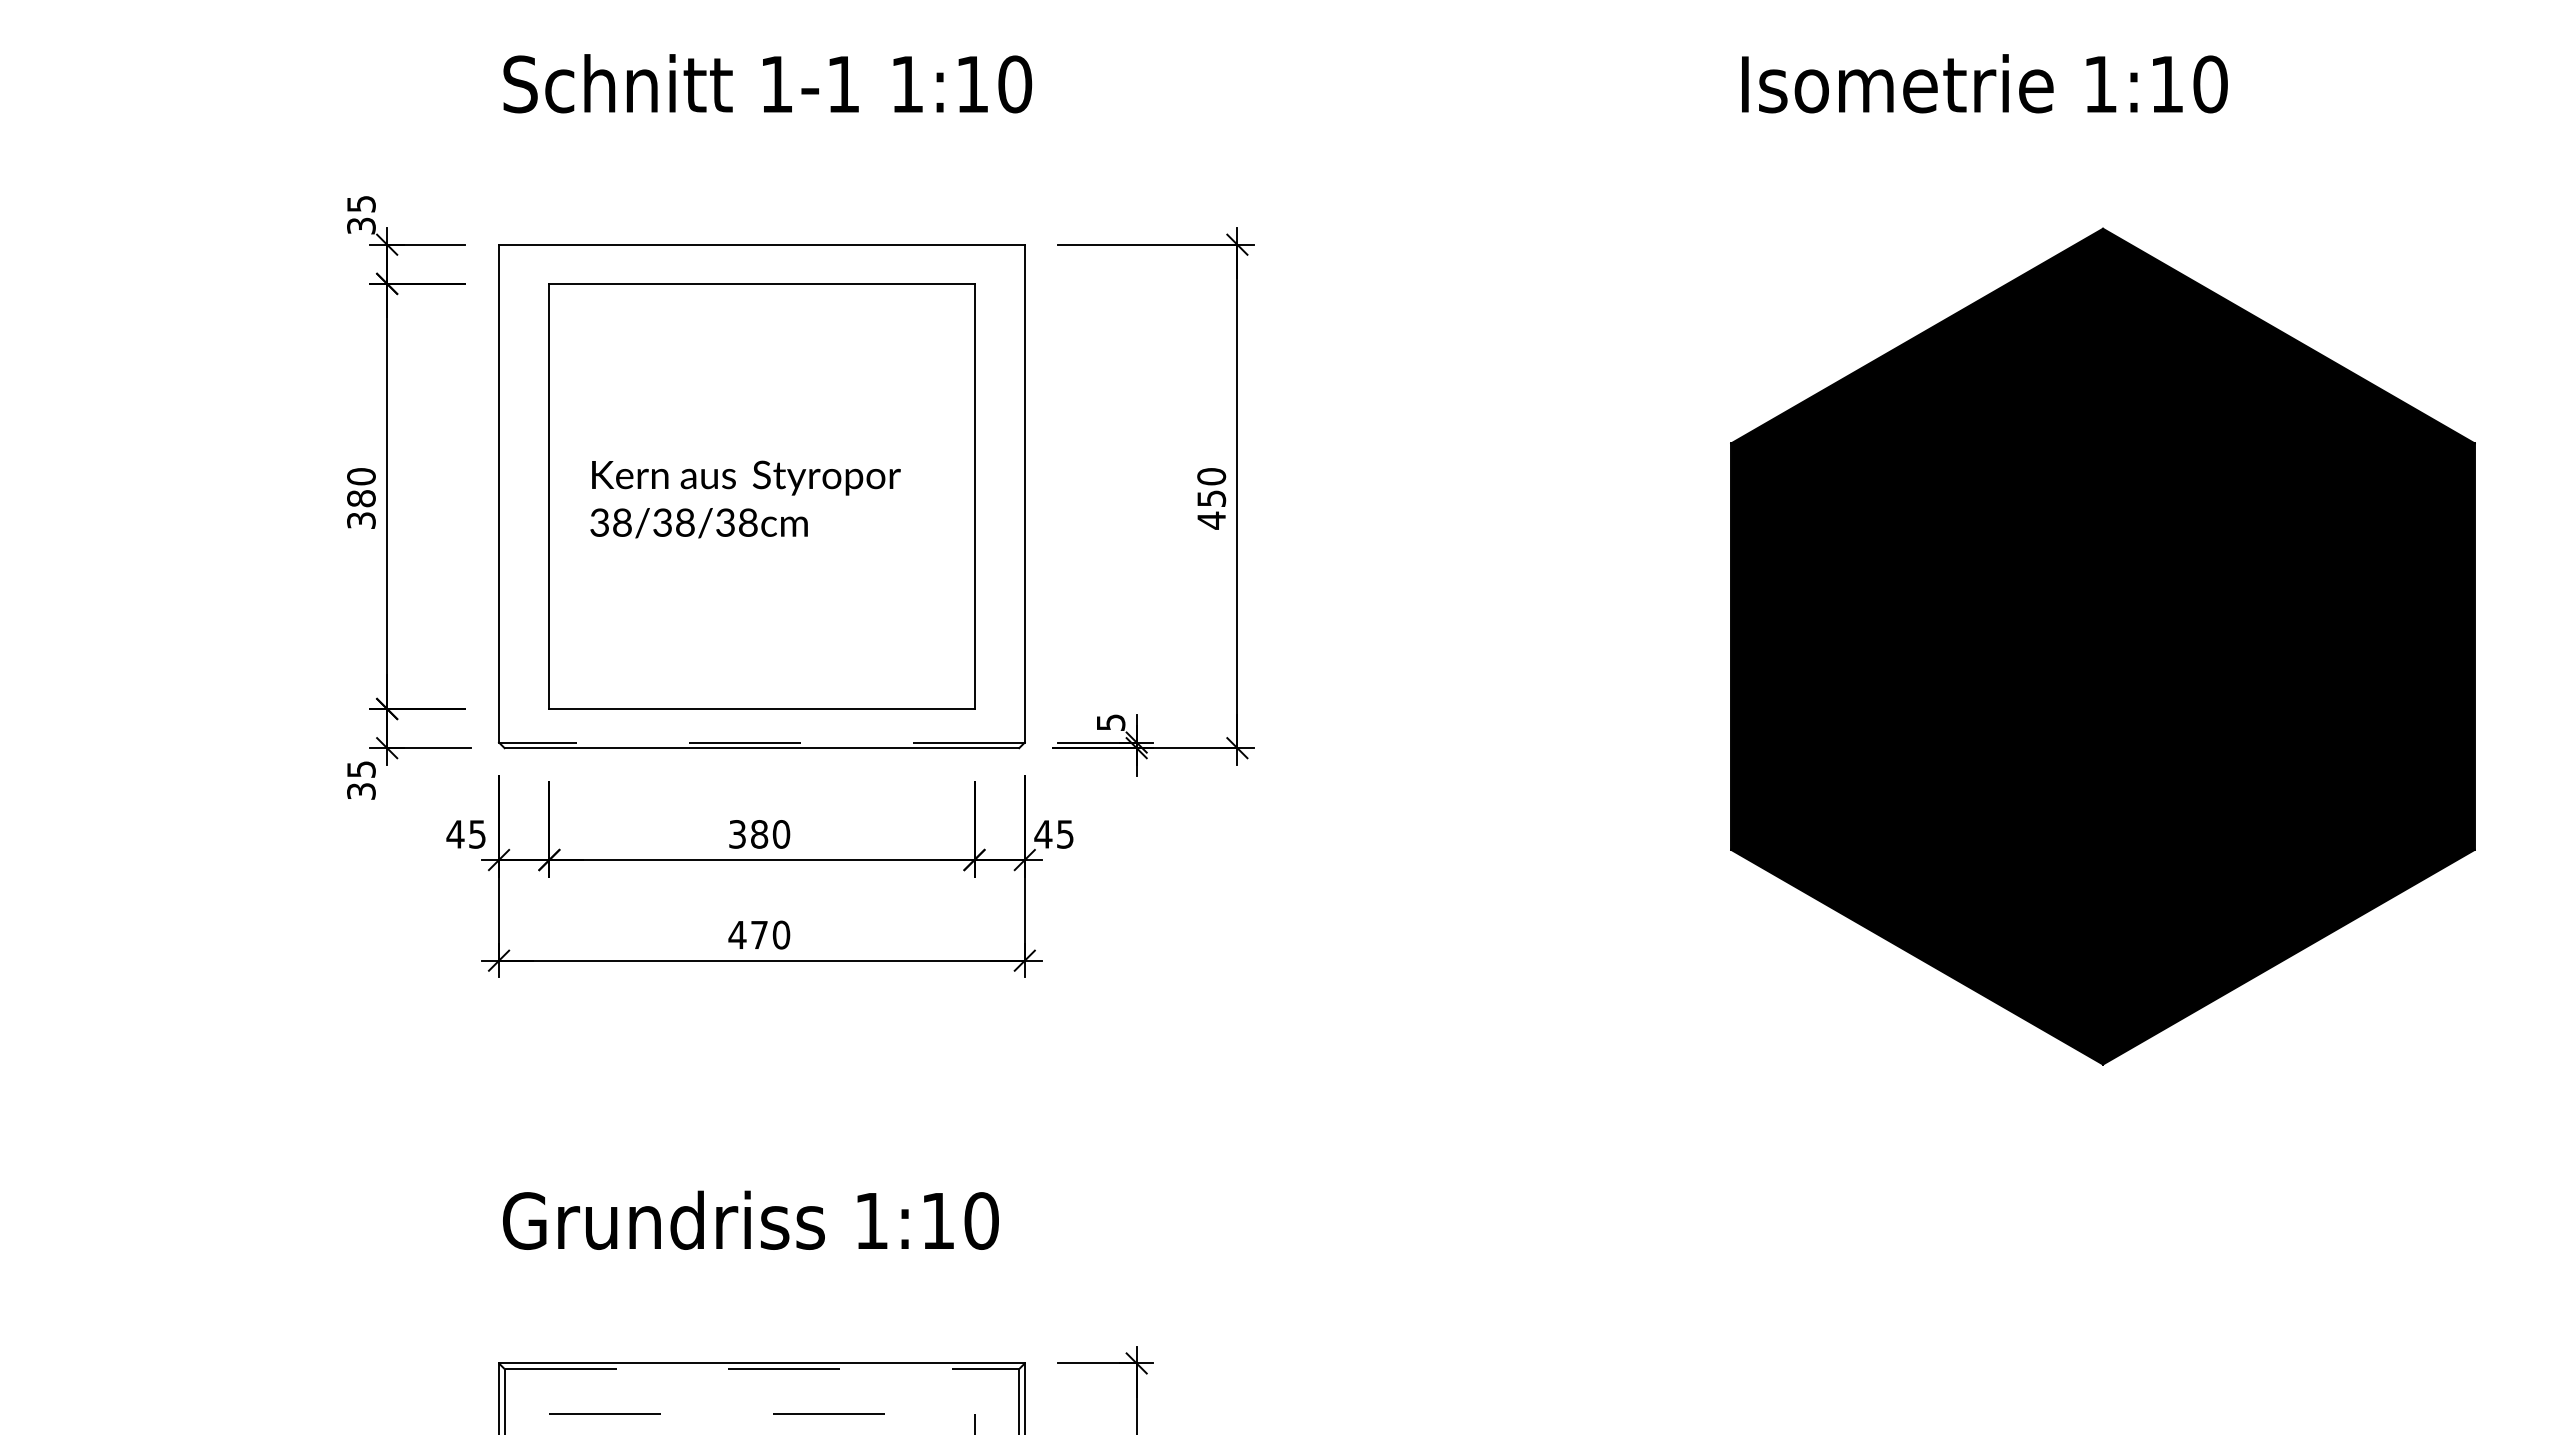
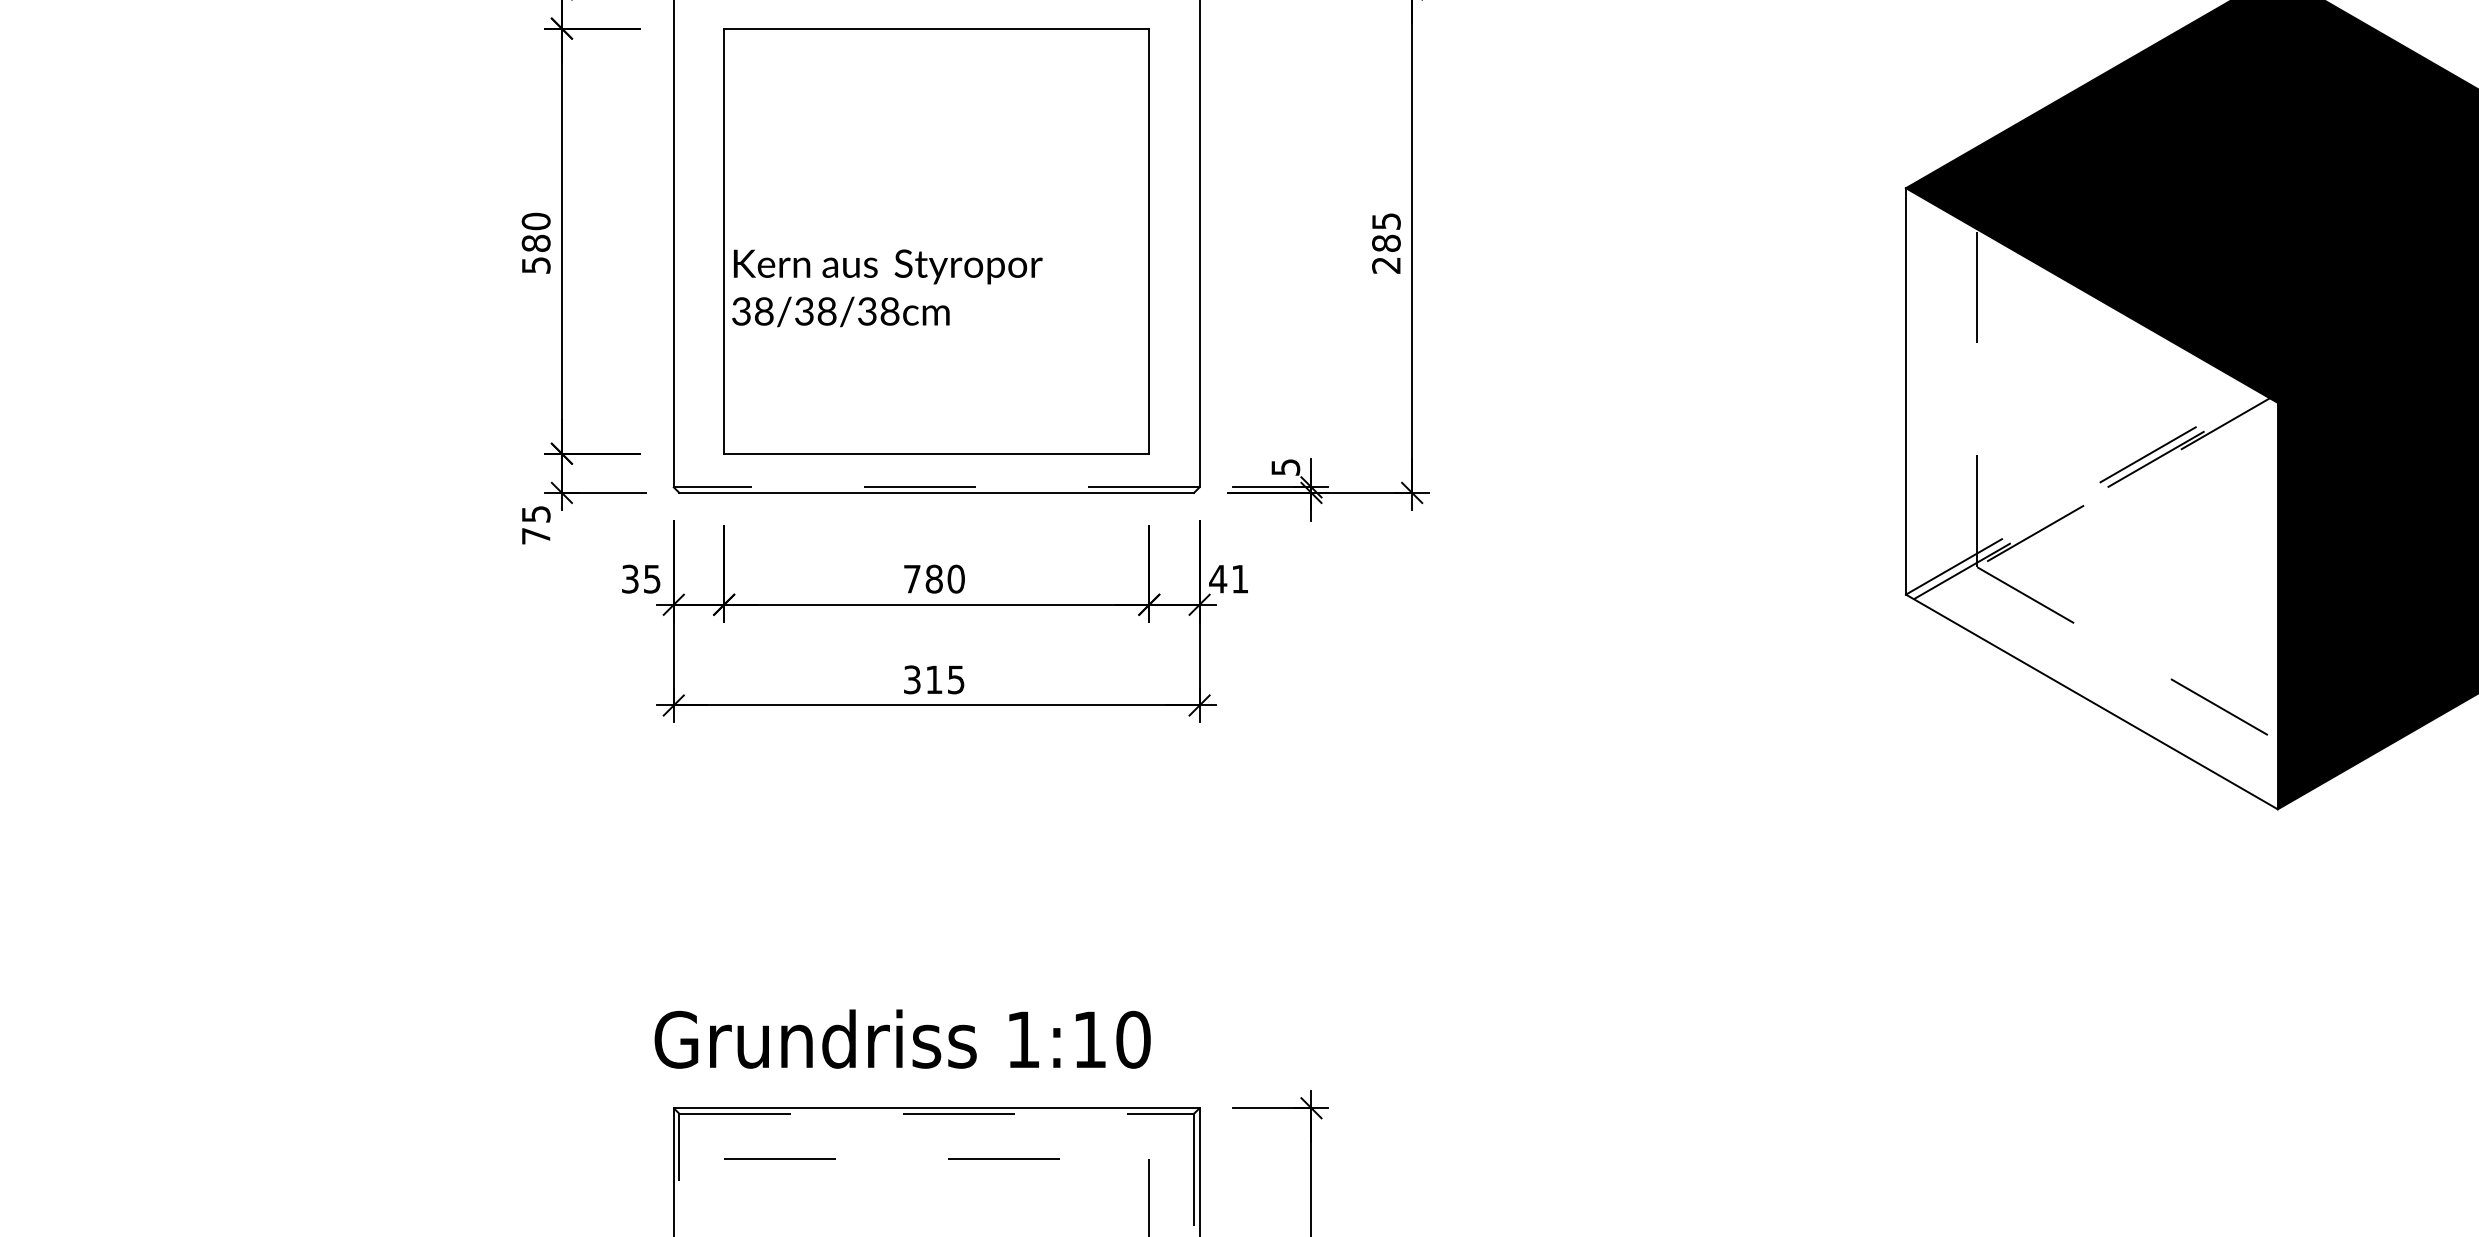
text: (1211, 498) -> (1386, 243), 450 -> 285
text: (745, 499) -> (887, 288), moved
text: (361, 520) -> (536, 265), 380 -> 580
fill: (1917, 753) -> (2092, 498), removed
text: (361, 791) -> (536, 536), 35 -> 75
text: (455, 834) -> (630, 579), 45 -> 35
text: (737, 834) -> (912, 579), 380 -> 780
text: (1065, 834) -> (1240, 579), 45 -> 41
text: (759, 934) -> (934, 679), 470 -> 315
text: (750, 1219) -> (902, 1038), moved

